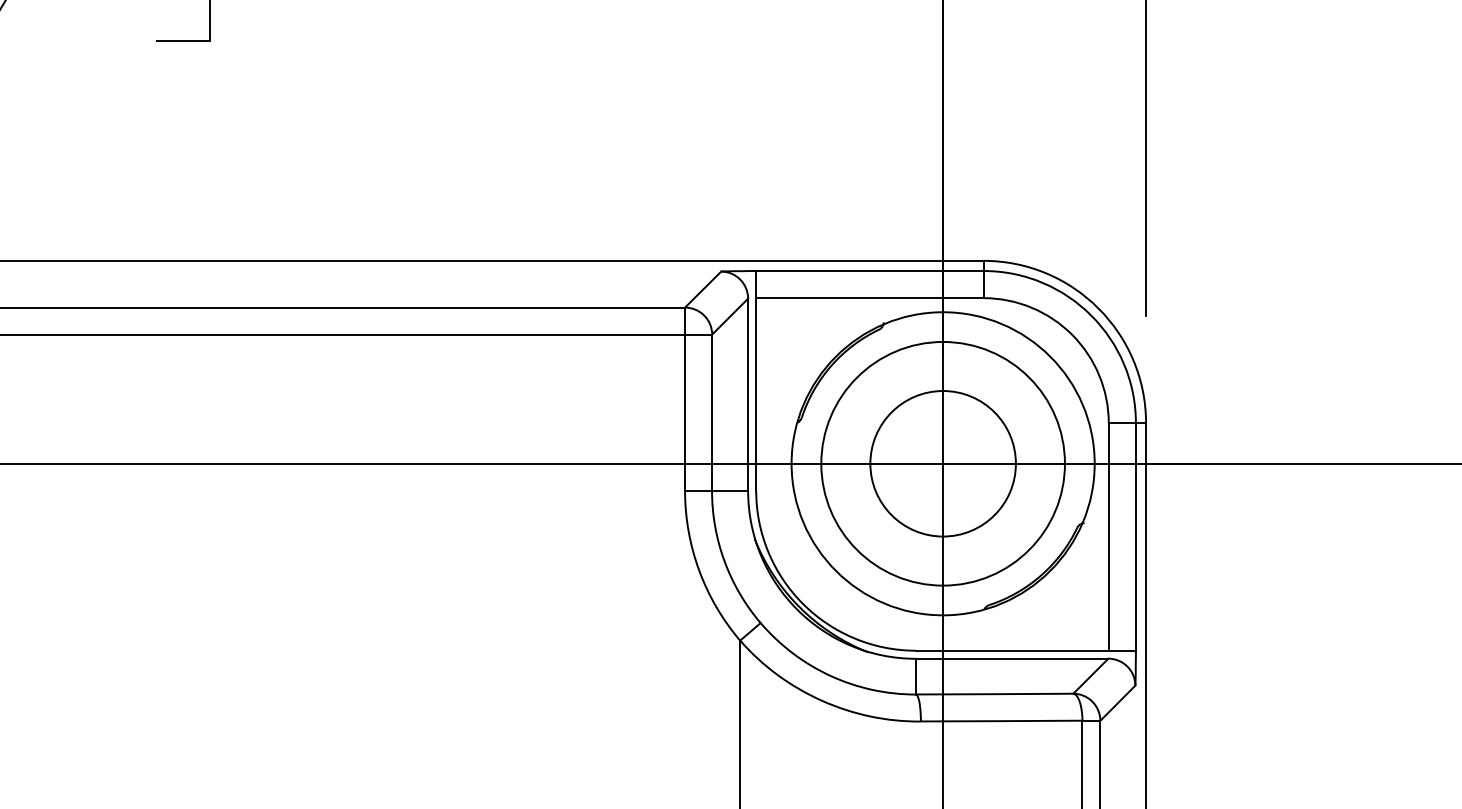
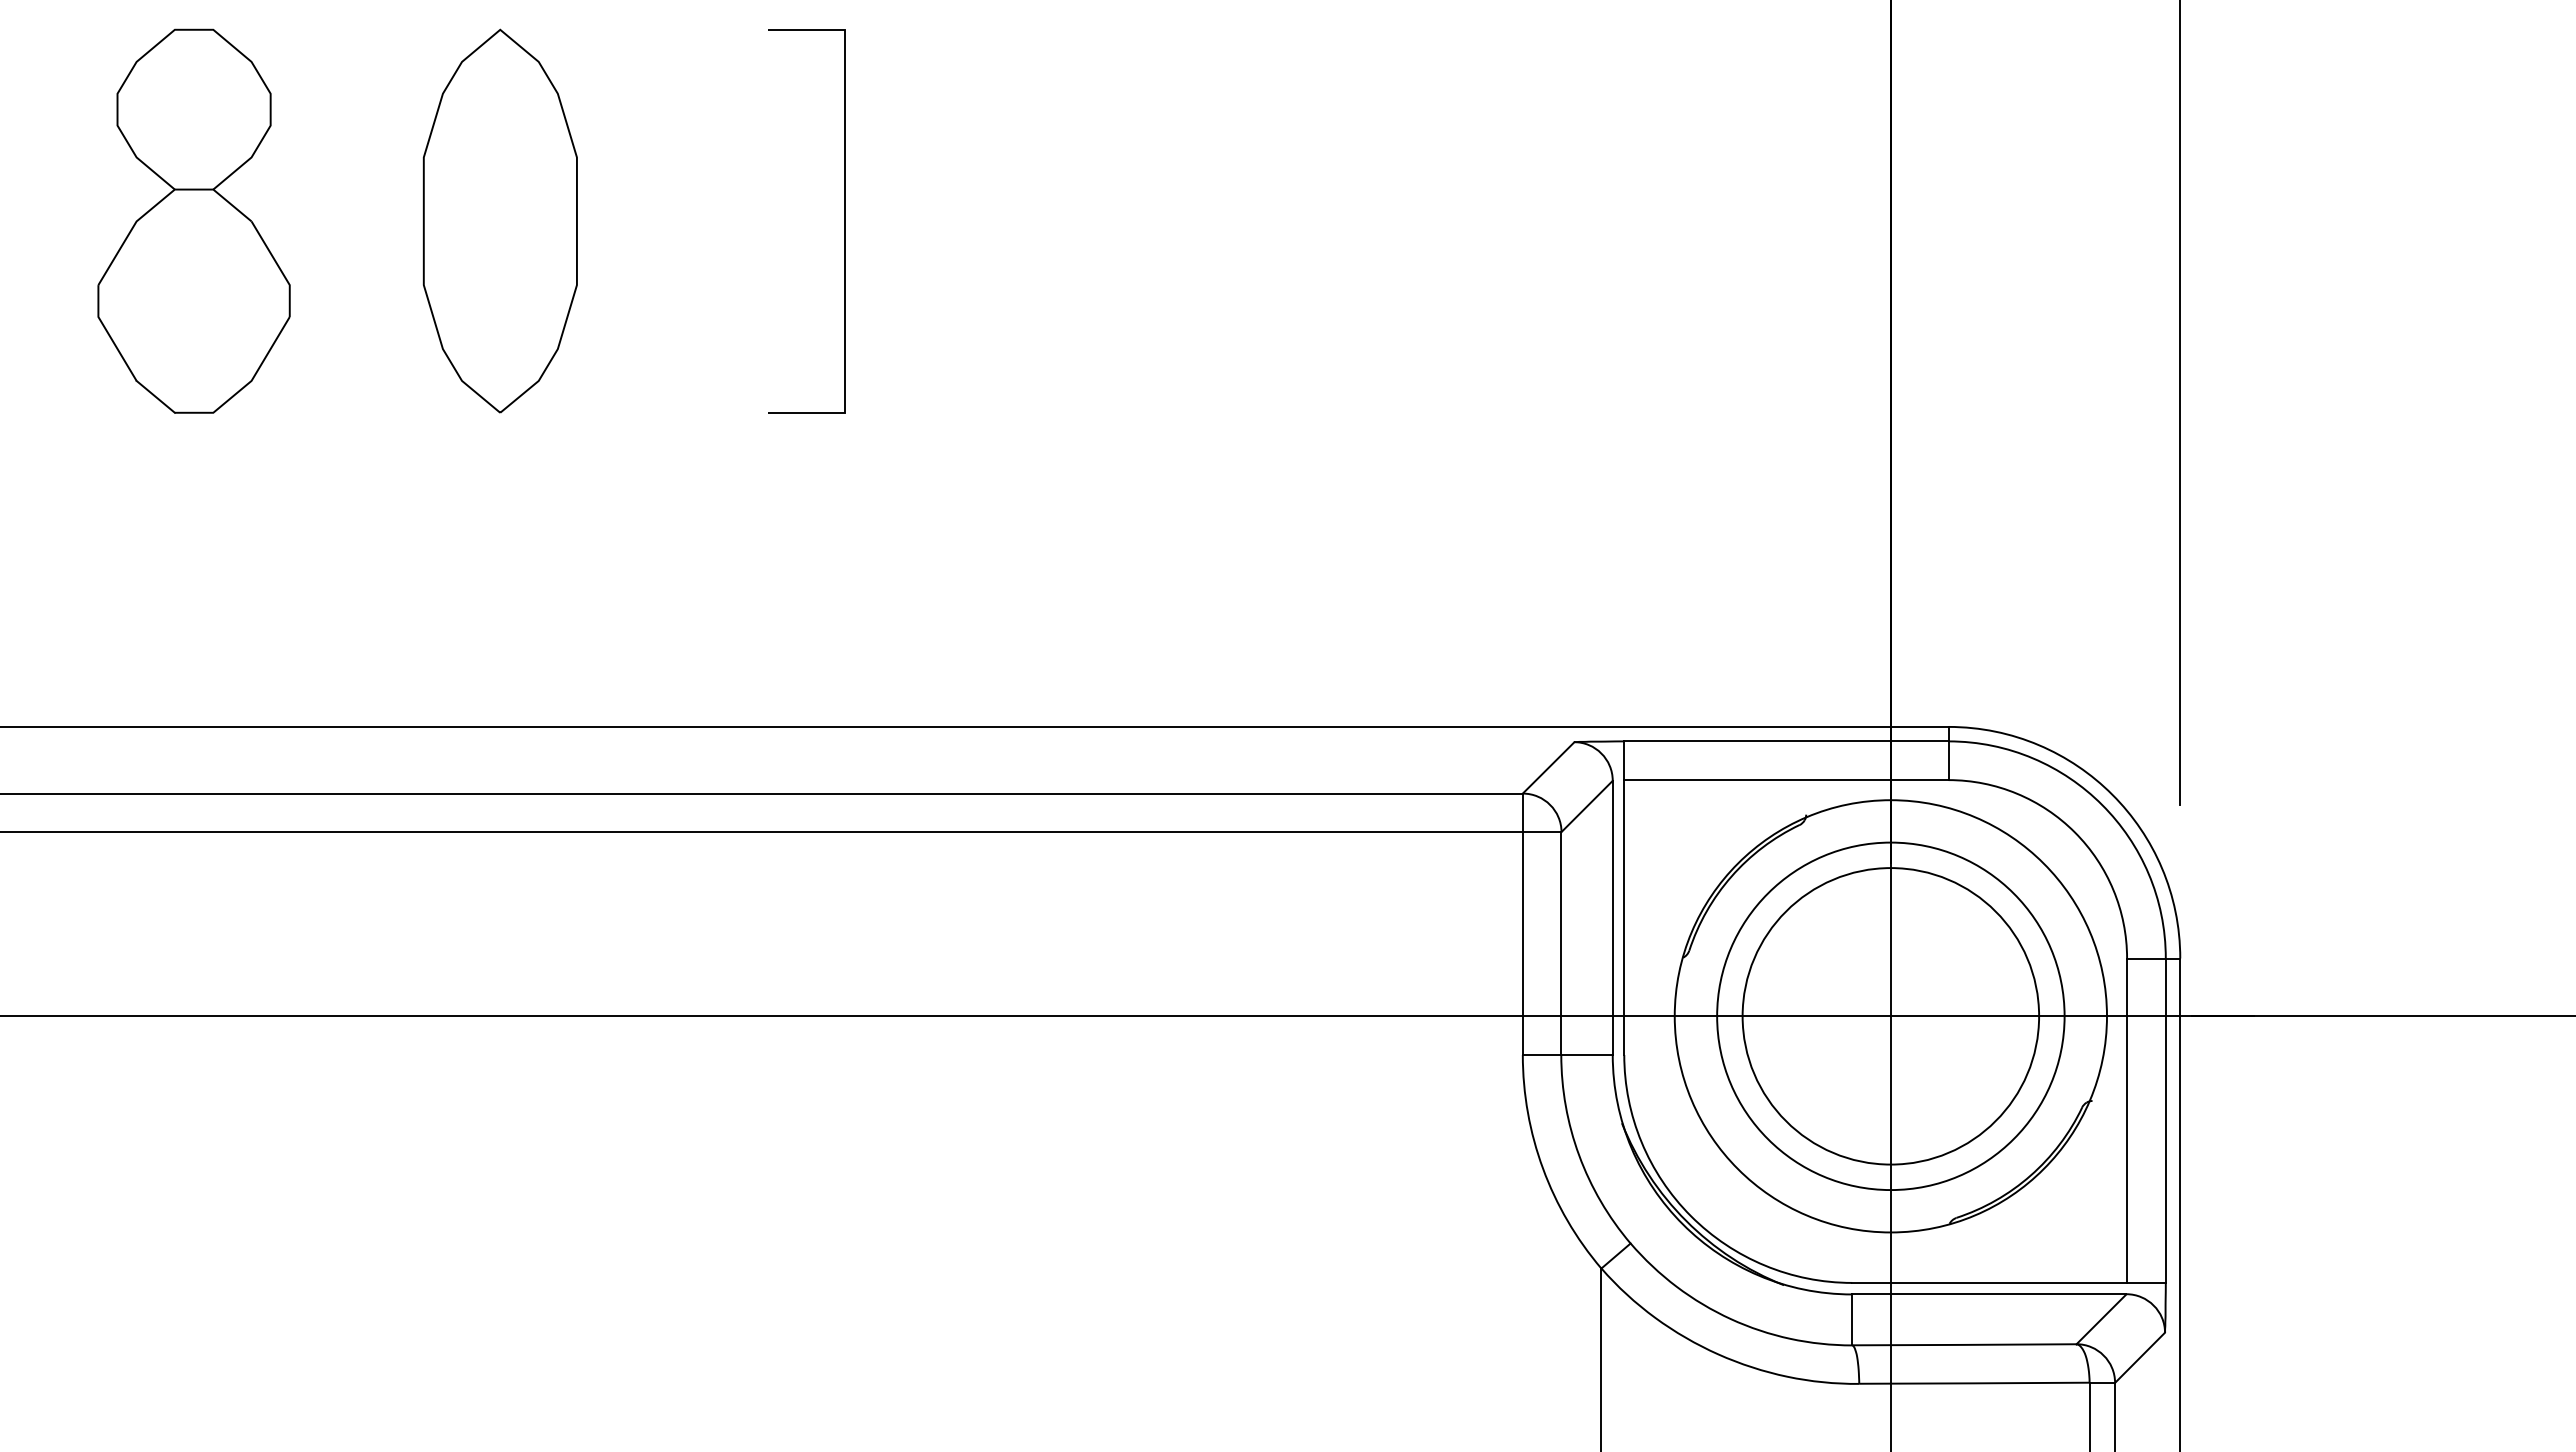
circle: (942, 463) -> (1890, 1016), size x1.43

